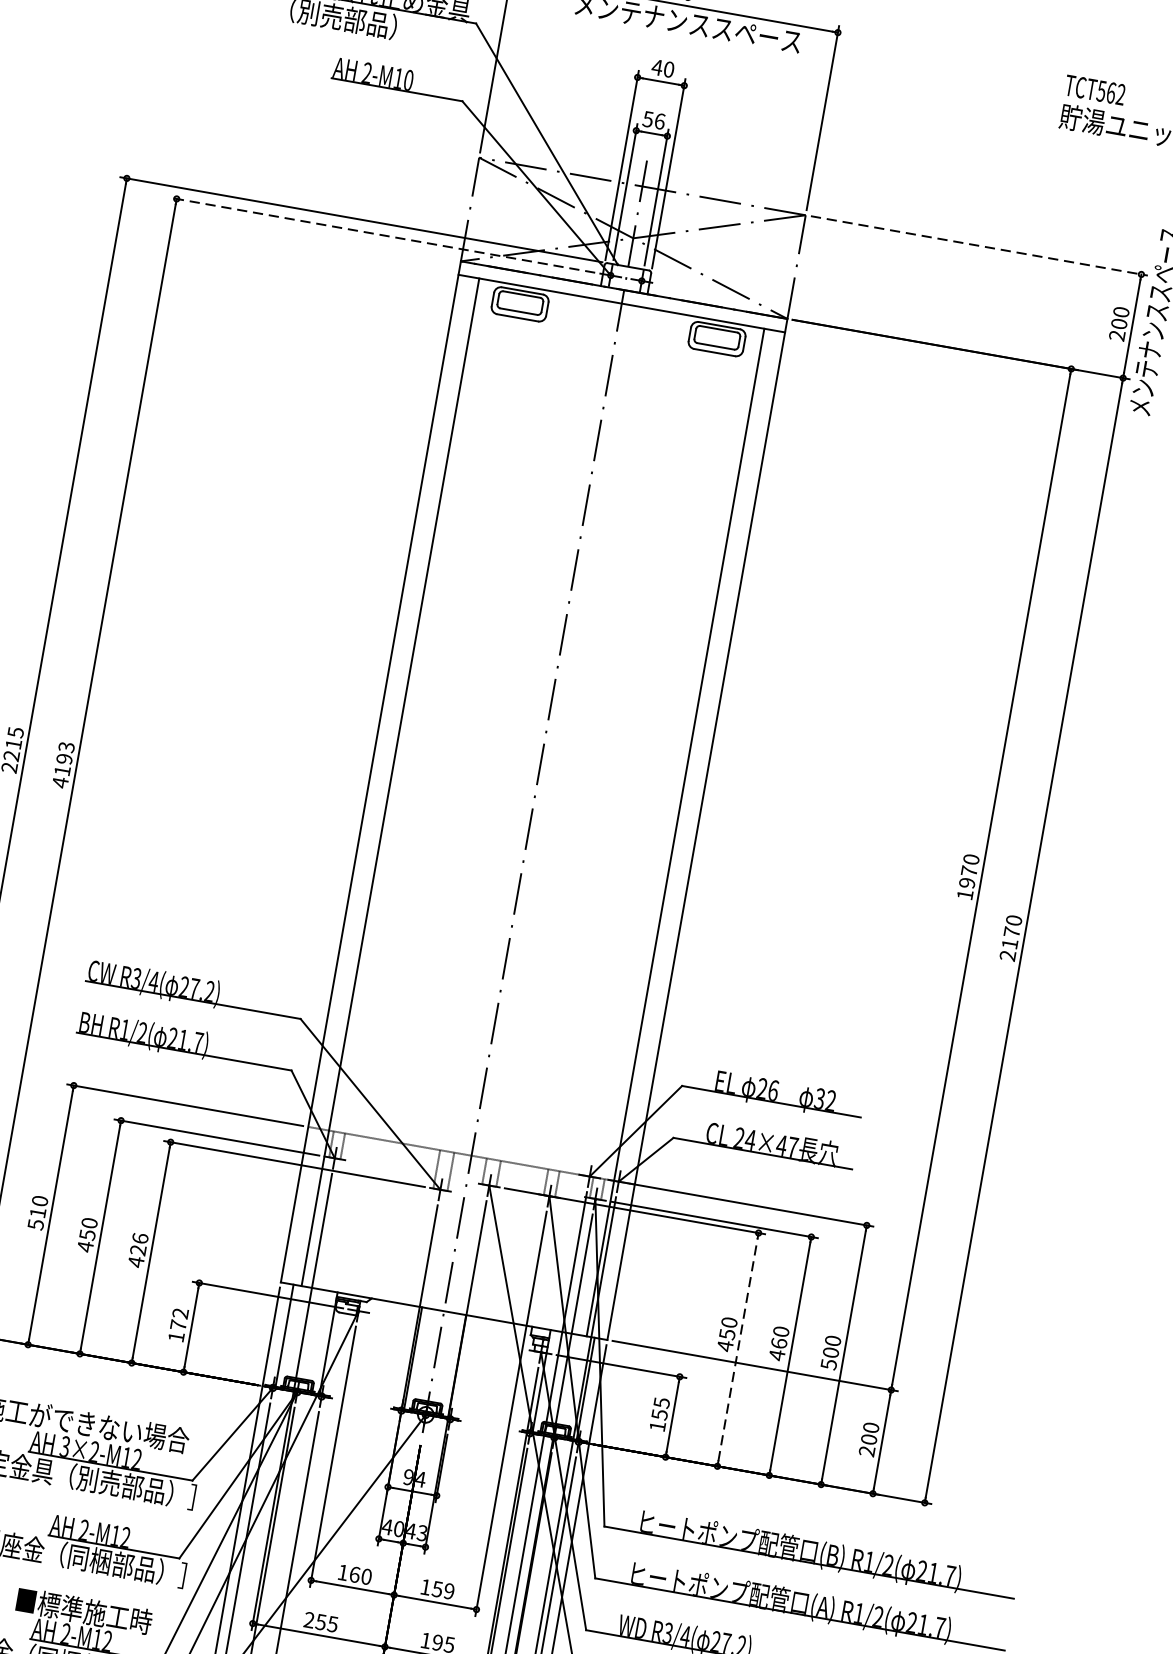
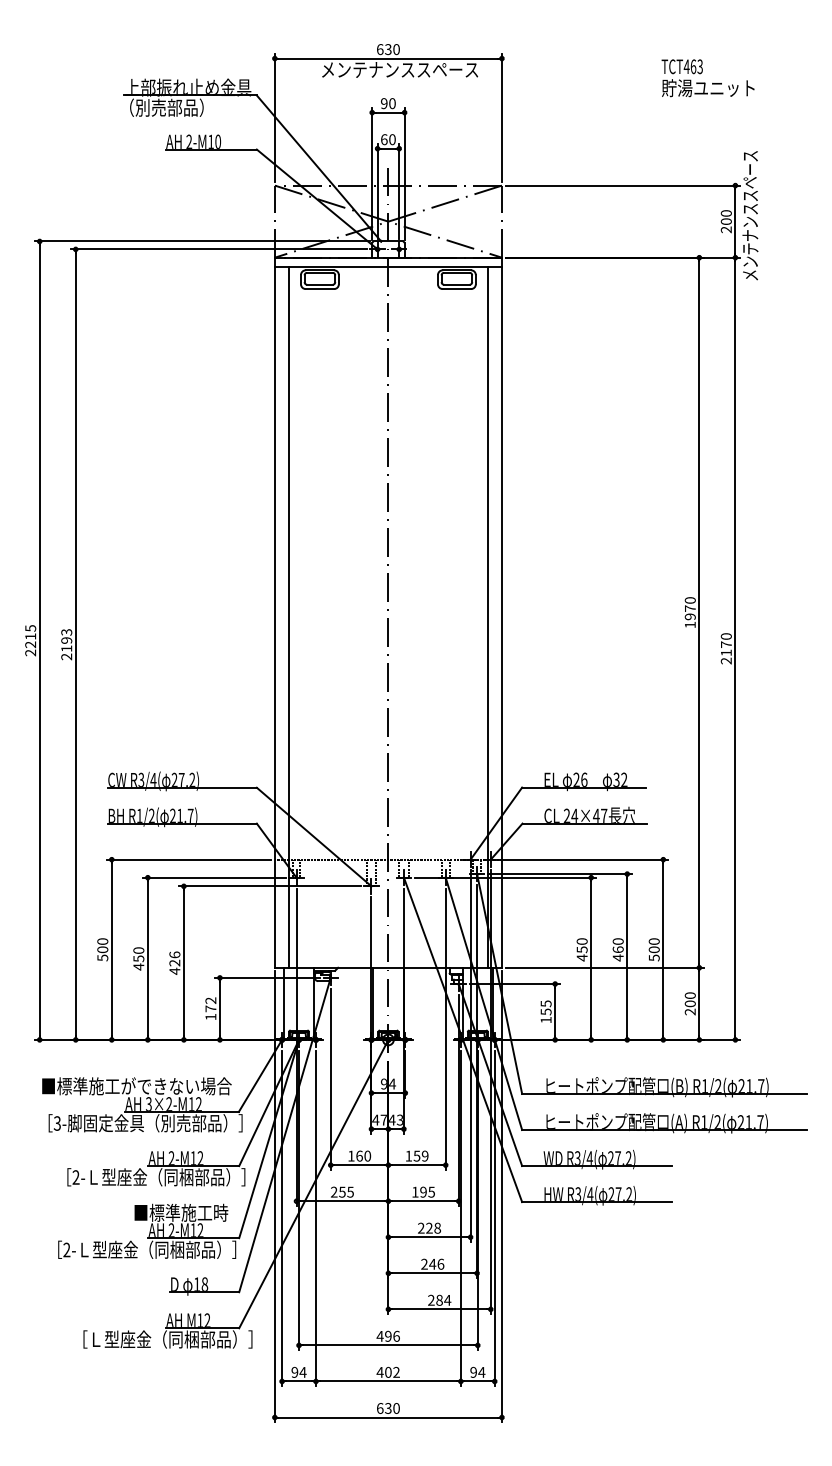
text: (656, 67) -> (383, 103), 40 -> 90
text: (1109, 92) -> (692, 66), TCT562 -> TCT463
text: (652, 119) -> (387, 139), 56 -> 60
line: (383, 235) -> (219, 249), dashed -> solid
line: (980, 245) -> (623, 185), dashed -> solid
text: (60, 781) -> (66, 656), 4193 -> 2193
text: (37, 1212) -> (102, 949), 510 -> 500
line: (738, 1349) -> (591, 958), dashed -> solid
text: (398, 1528) -> (383, 1119), 40 -> 47

